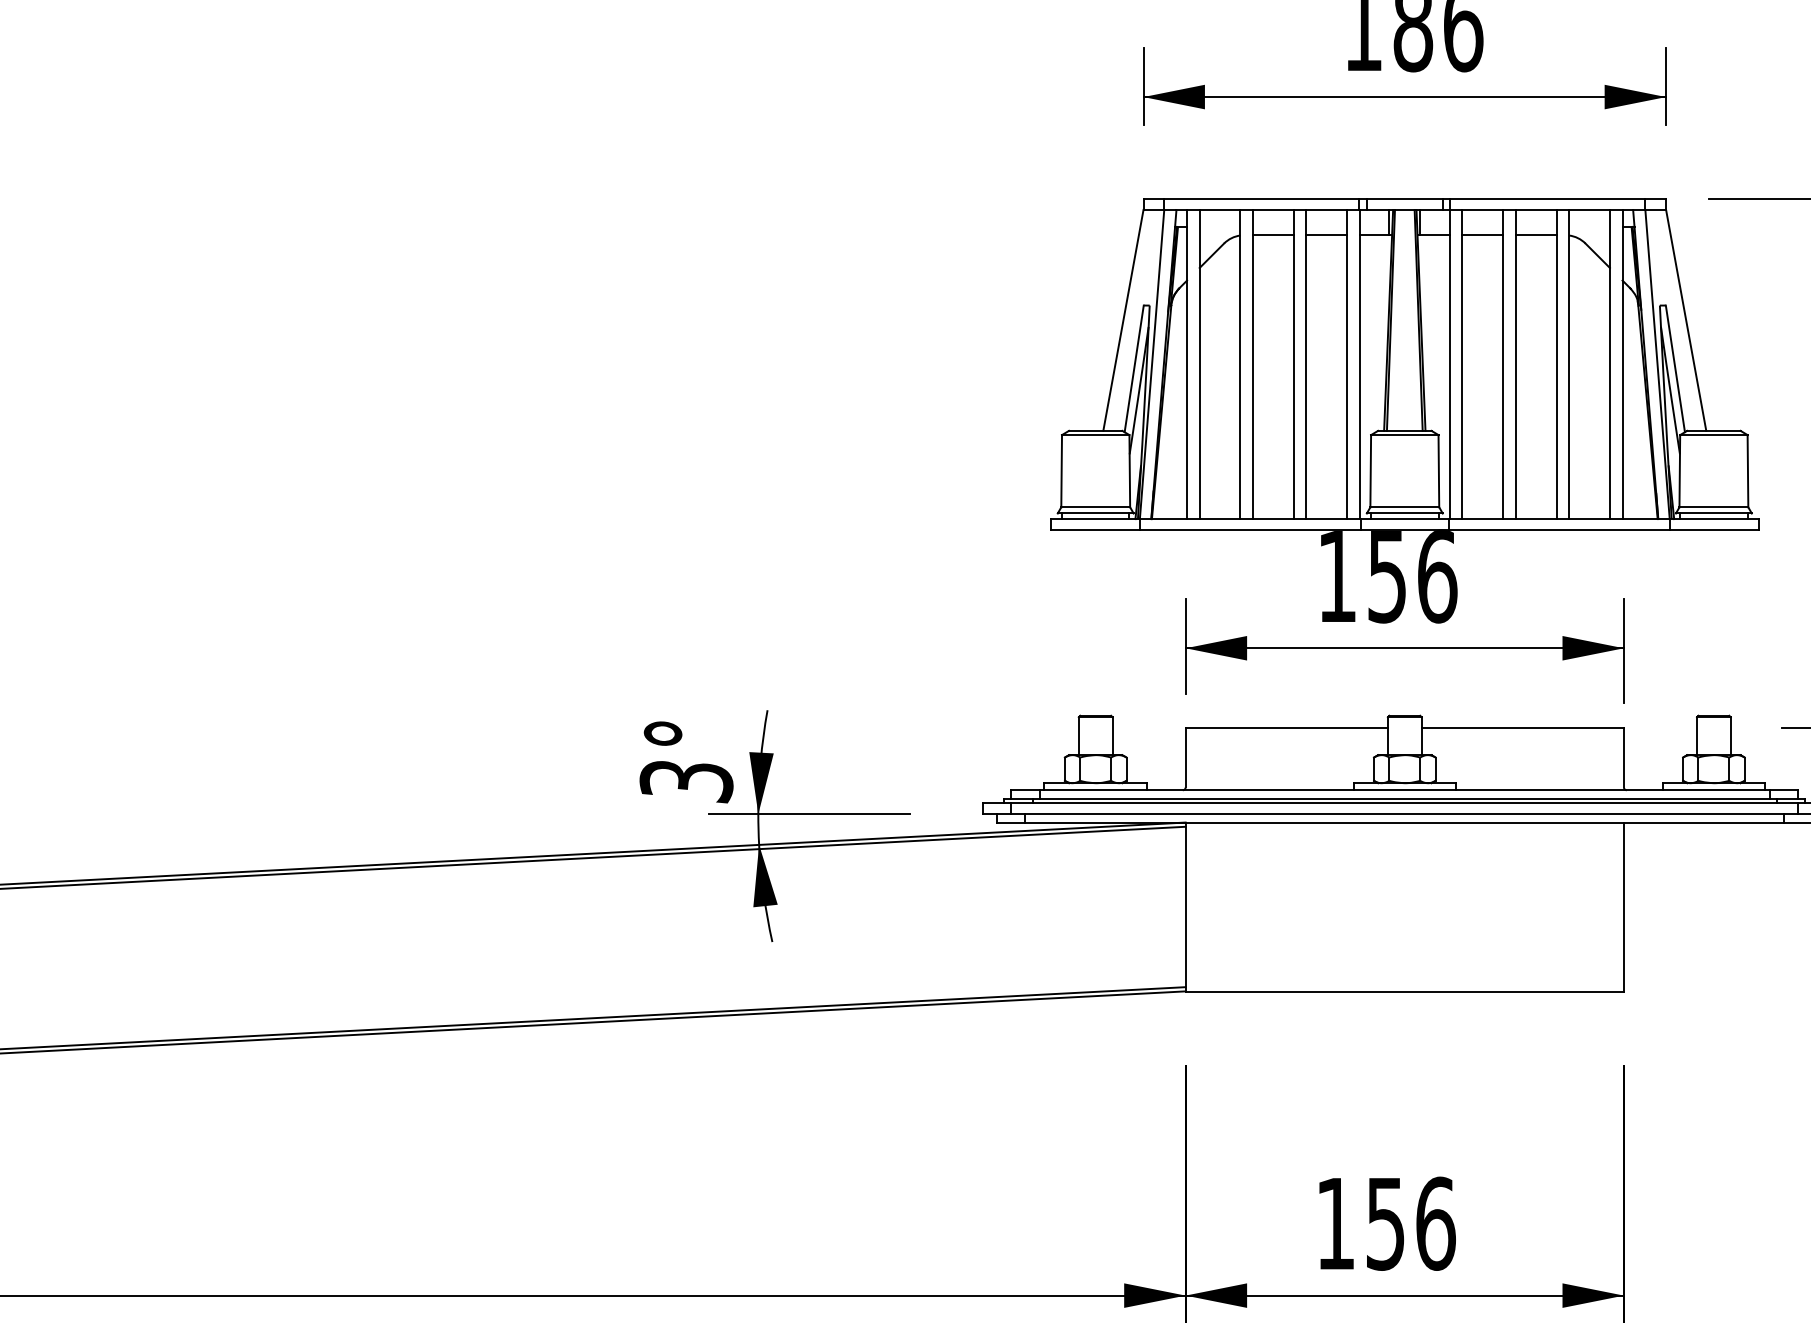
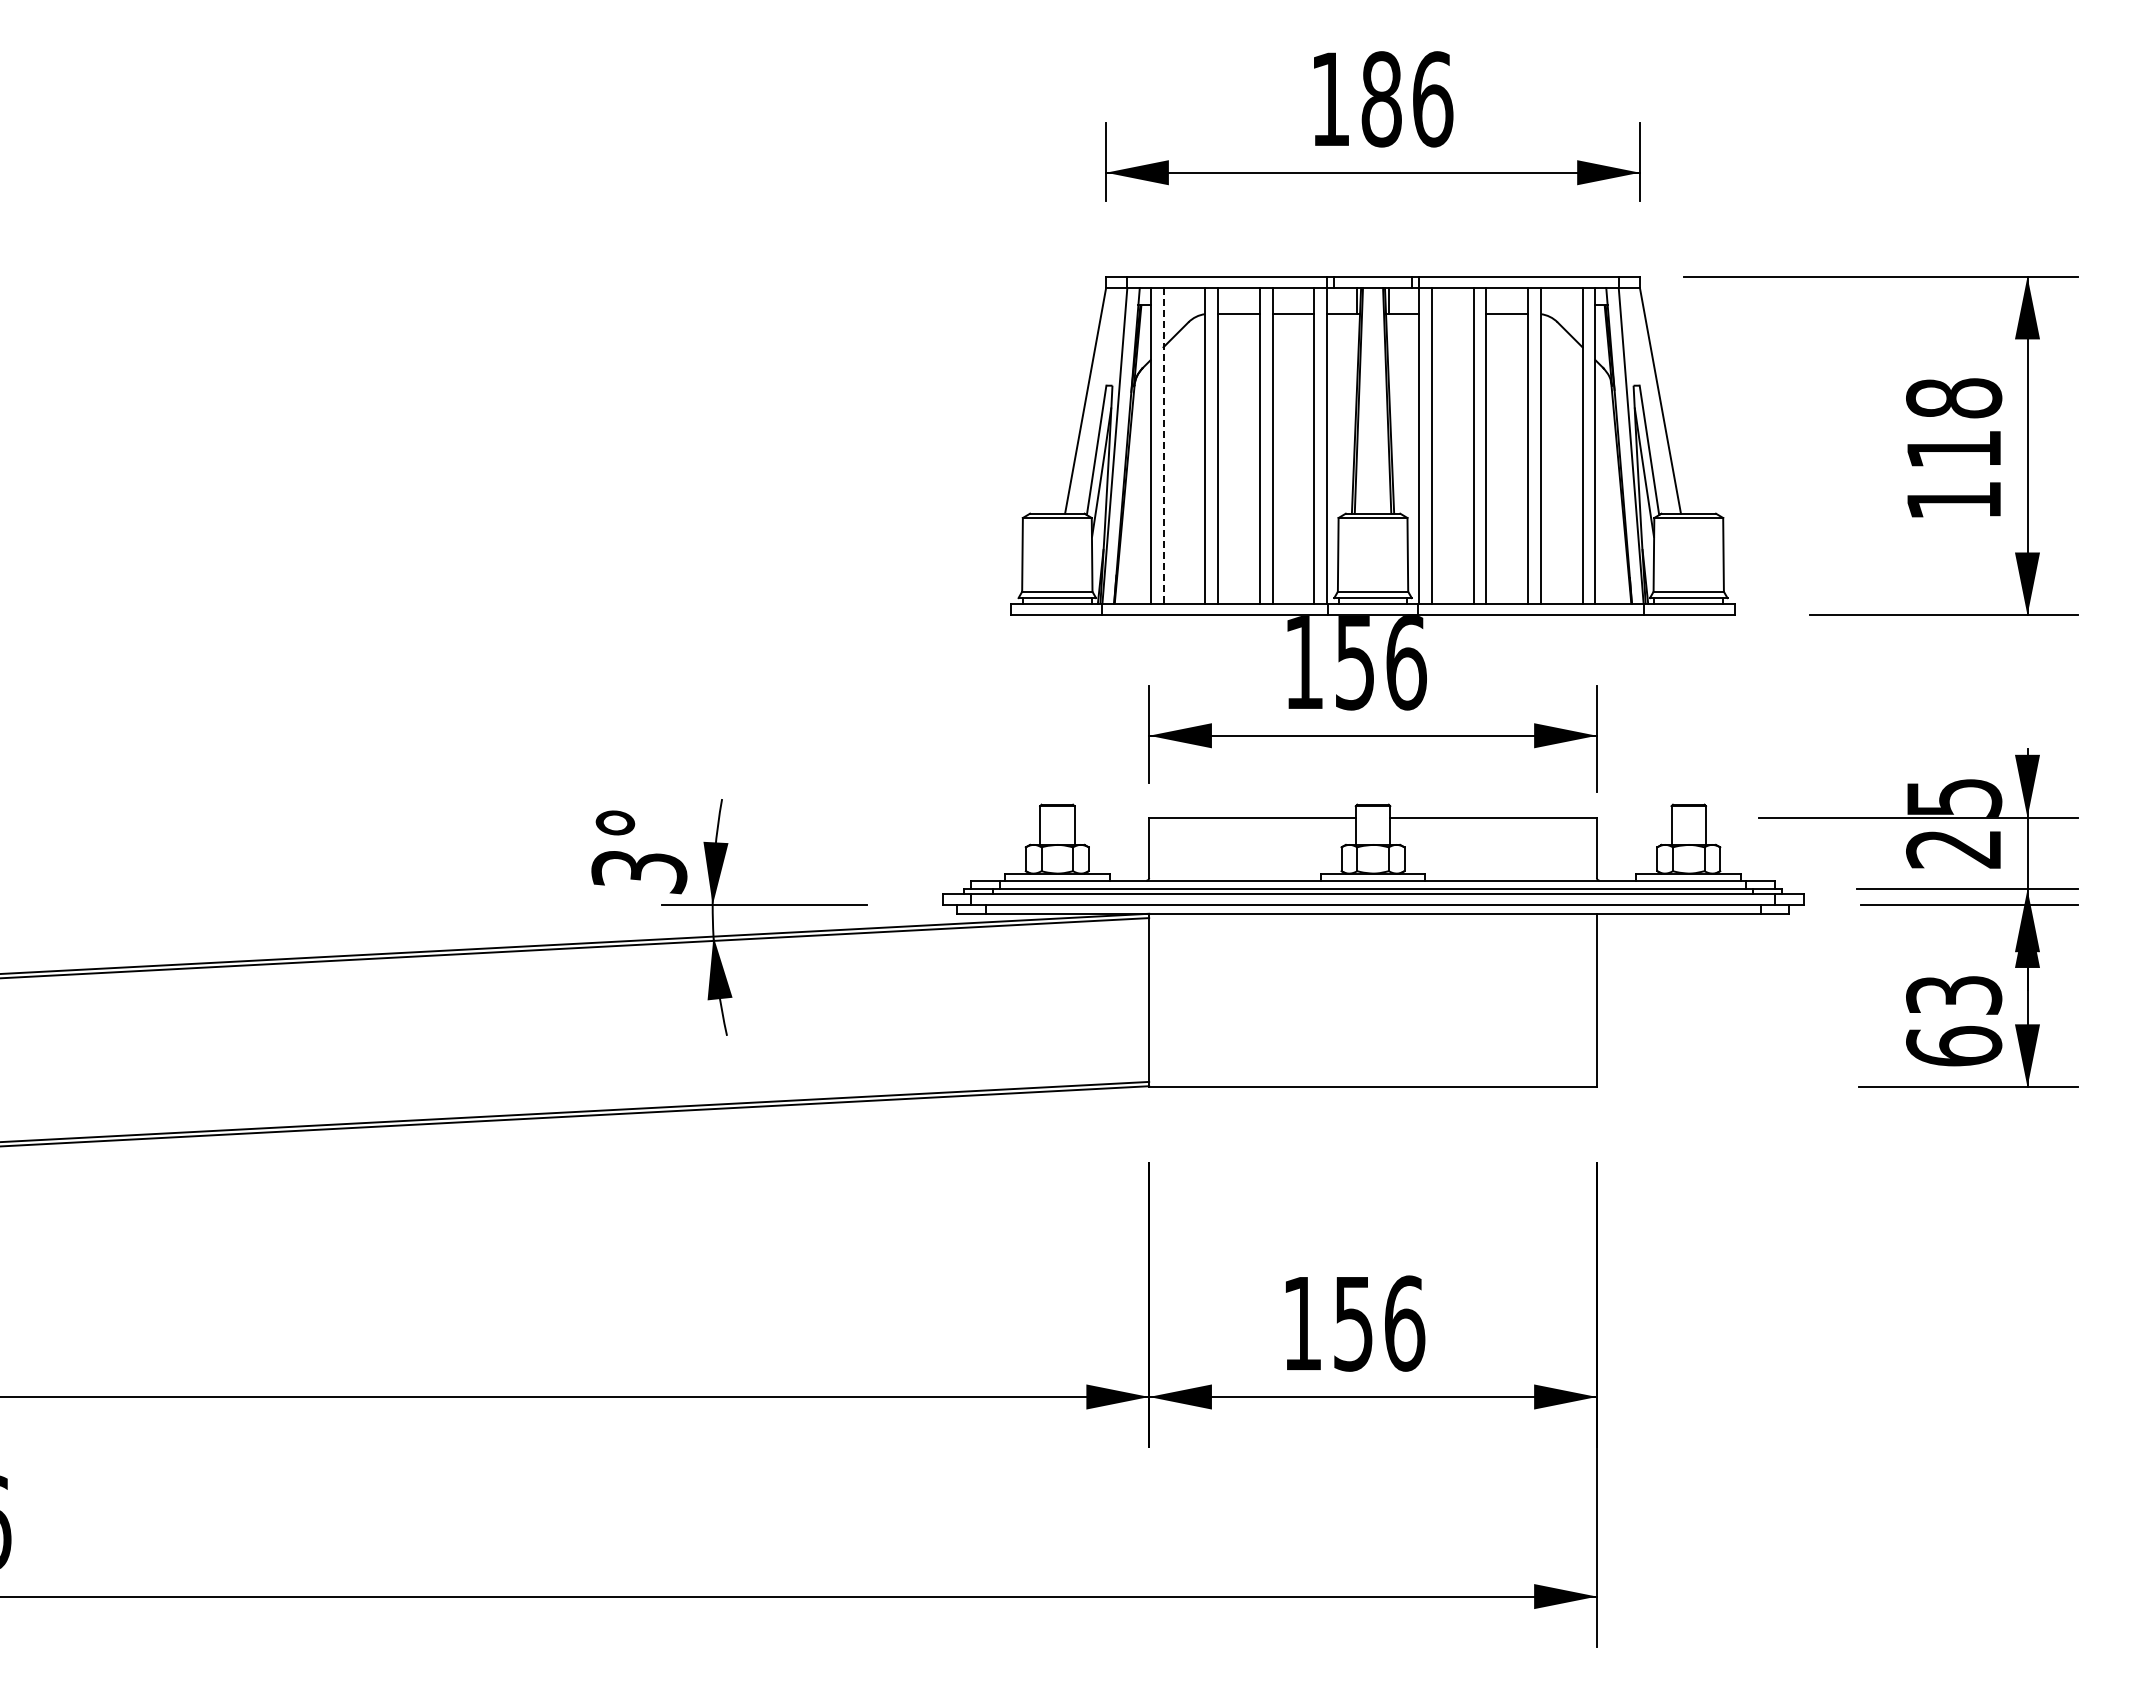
line: (1482, 234) -> (1452, 313), removed
line: (1199, 364) -> (1163, 445), solid -> dashed

